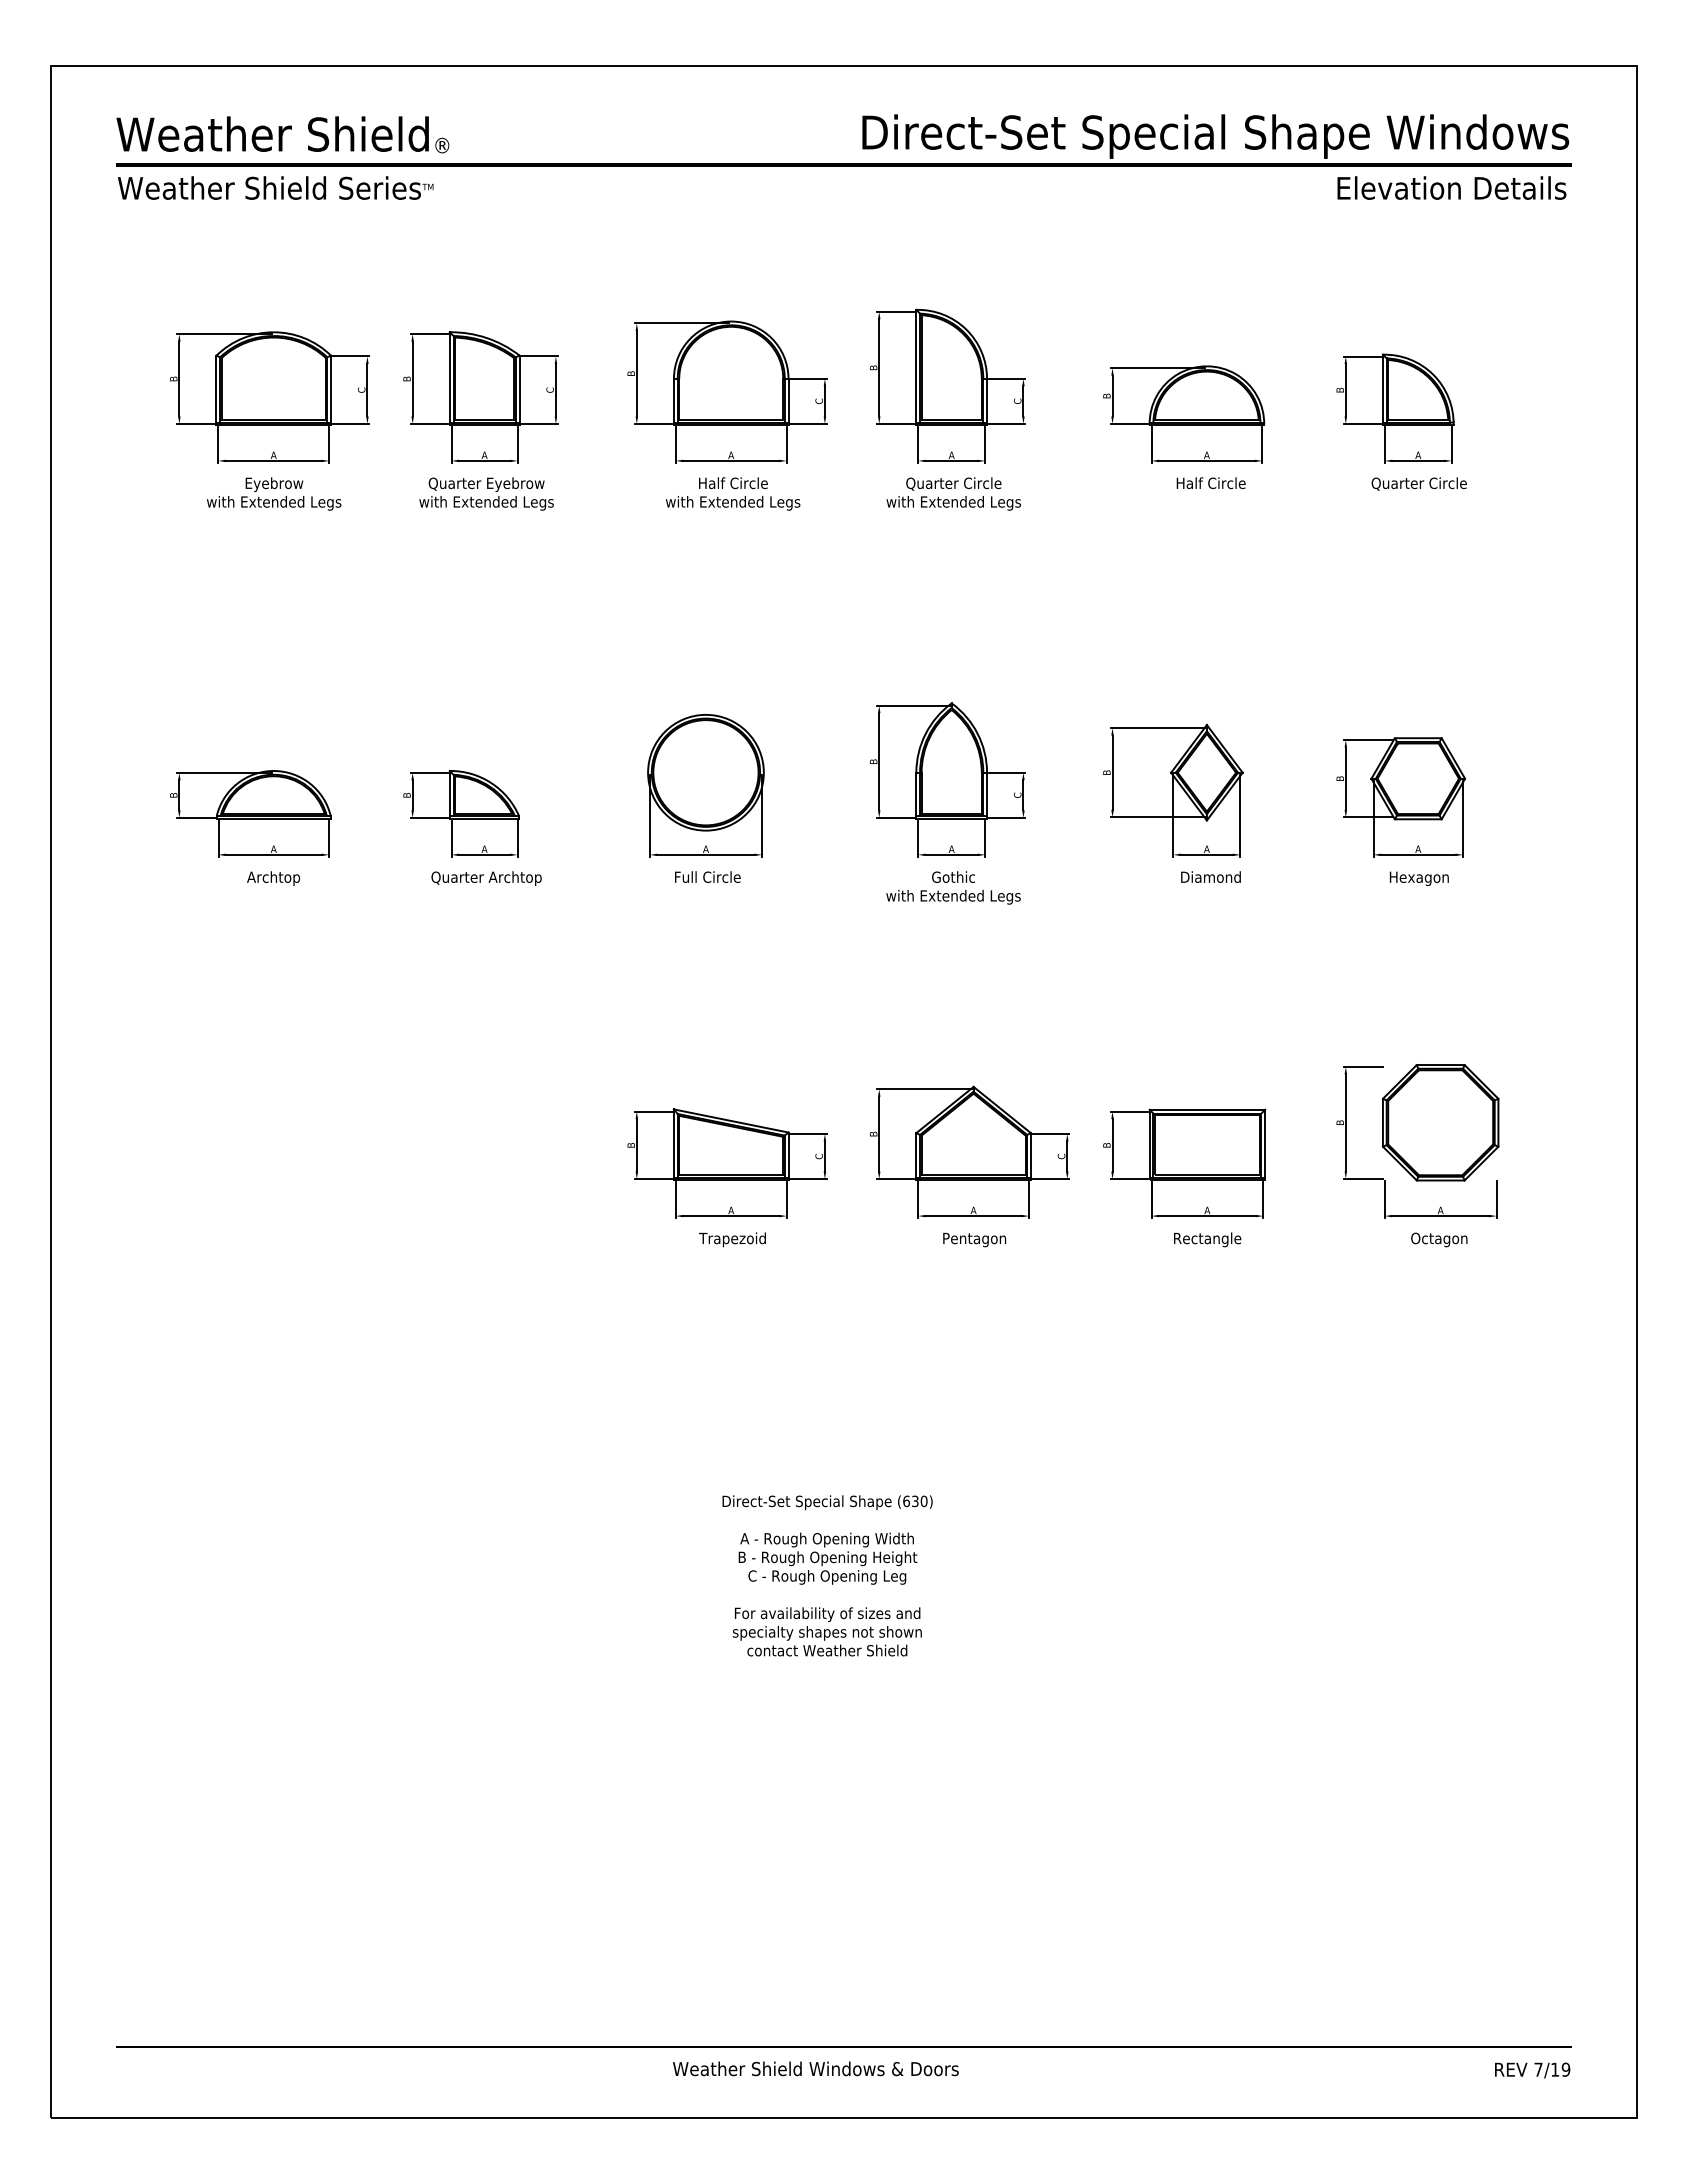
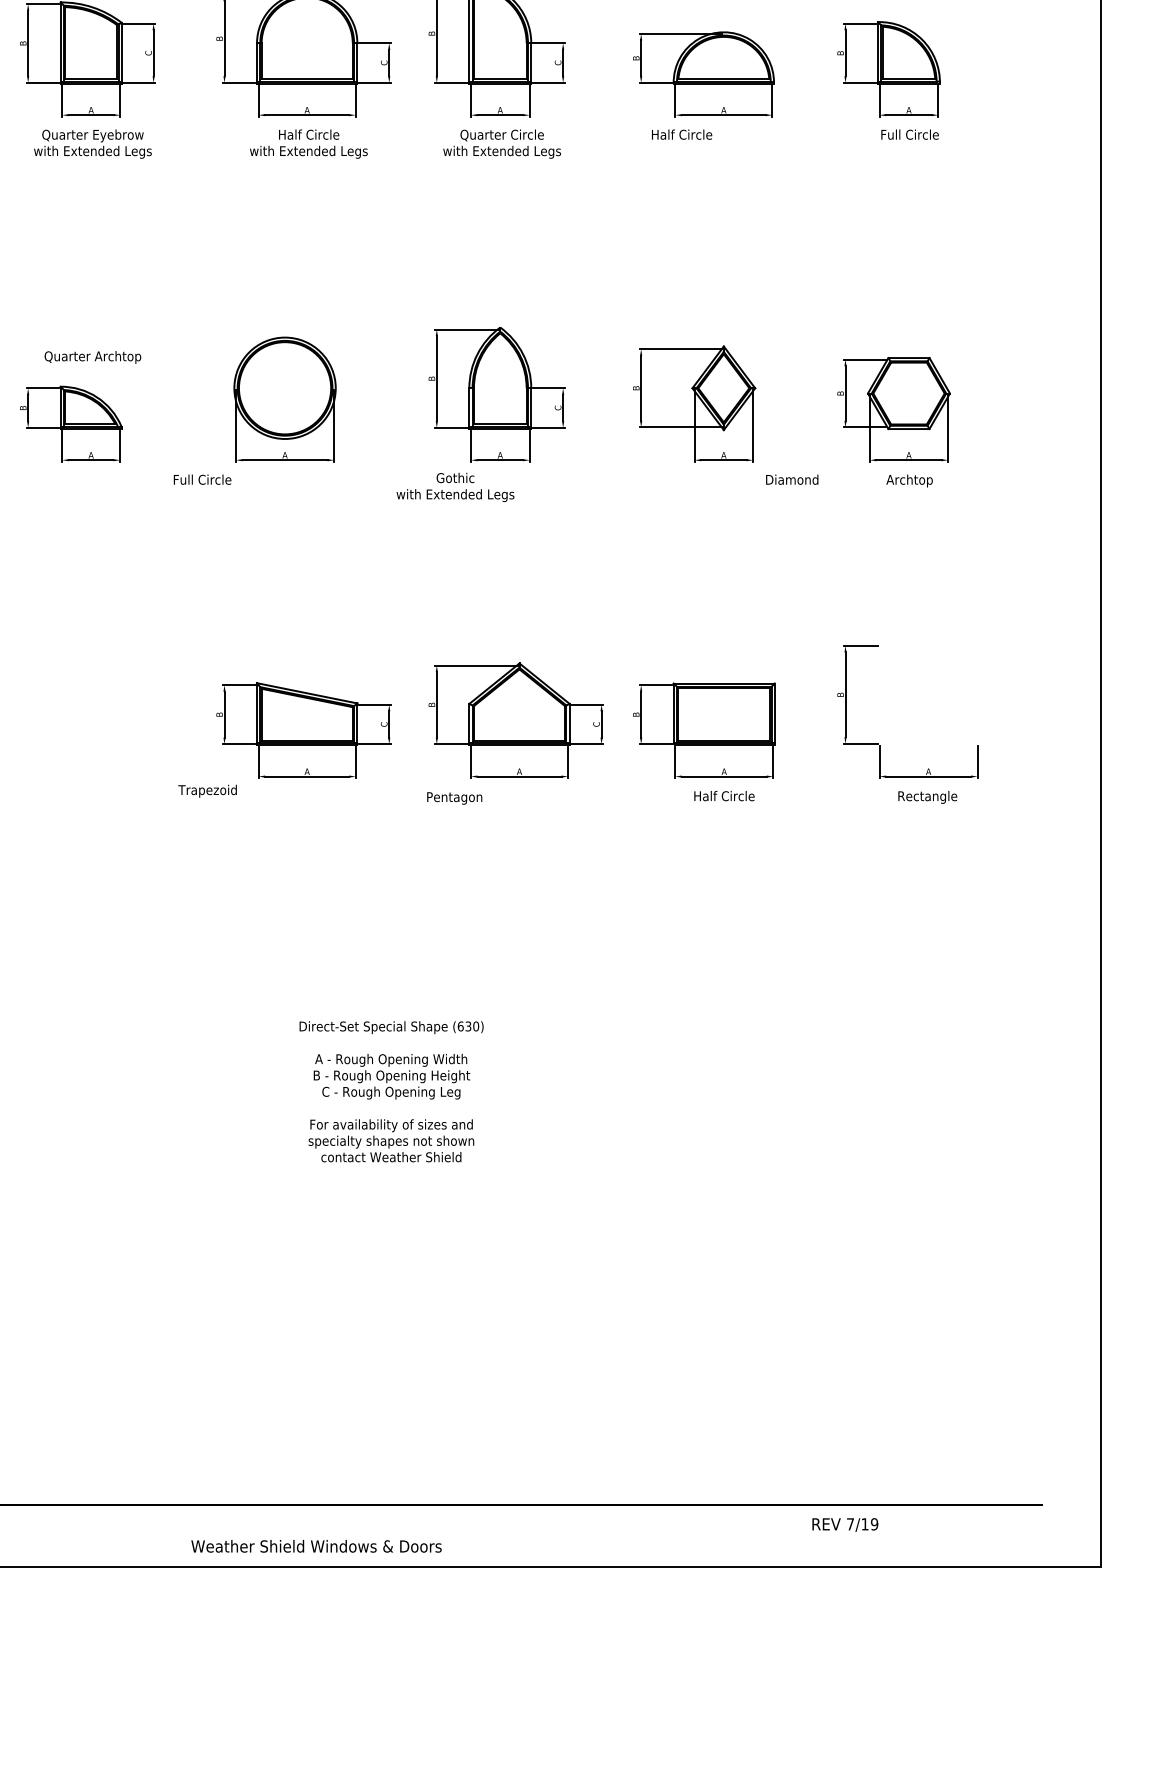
text: (1210, 483) -> (681, 134), moved
text: (1418, 483) -> (909, 134), Quarter Circle -> Full Circle
text: (707, 876) -> (202, 479), moved
text: (1210, 876) -> (791, 479), moved
text: (486, 878) -> (92, 357), moved
text: (1418, 878) -> (909, 480), Hexagon -> Archtop
text: (953, 887) -> (455, 487), moved
part: (1440, 1122) -> (928, 694), removed
text: (732, 1239) -> (207, 790), moved
text: (974, 1239) -> (454, 797), moved
text: (1207, 1239) -> (724, 797), Rectangle -> Half Circle
text: (1439, 1239) -> (927, 797), Octagon -> Rectangle
text: (815, 2068) -> (316, 1546), moved
text: (1532, 2070) -> (845, 1524), moved

